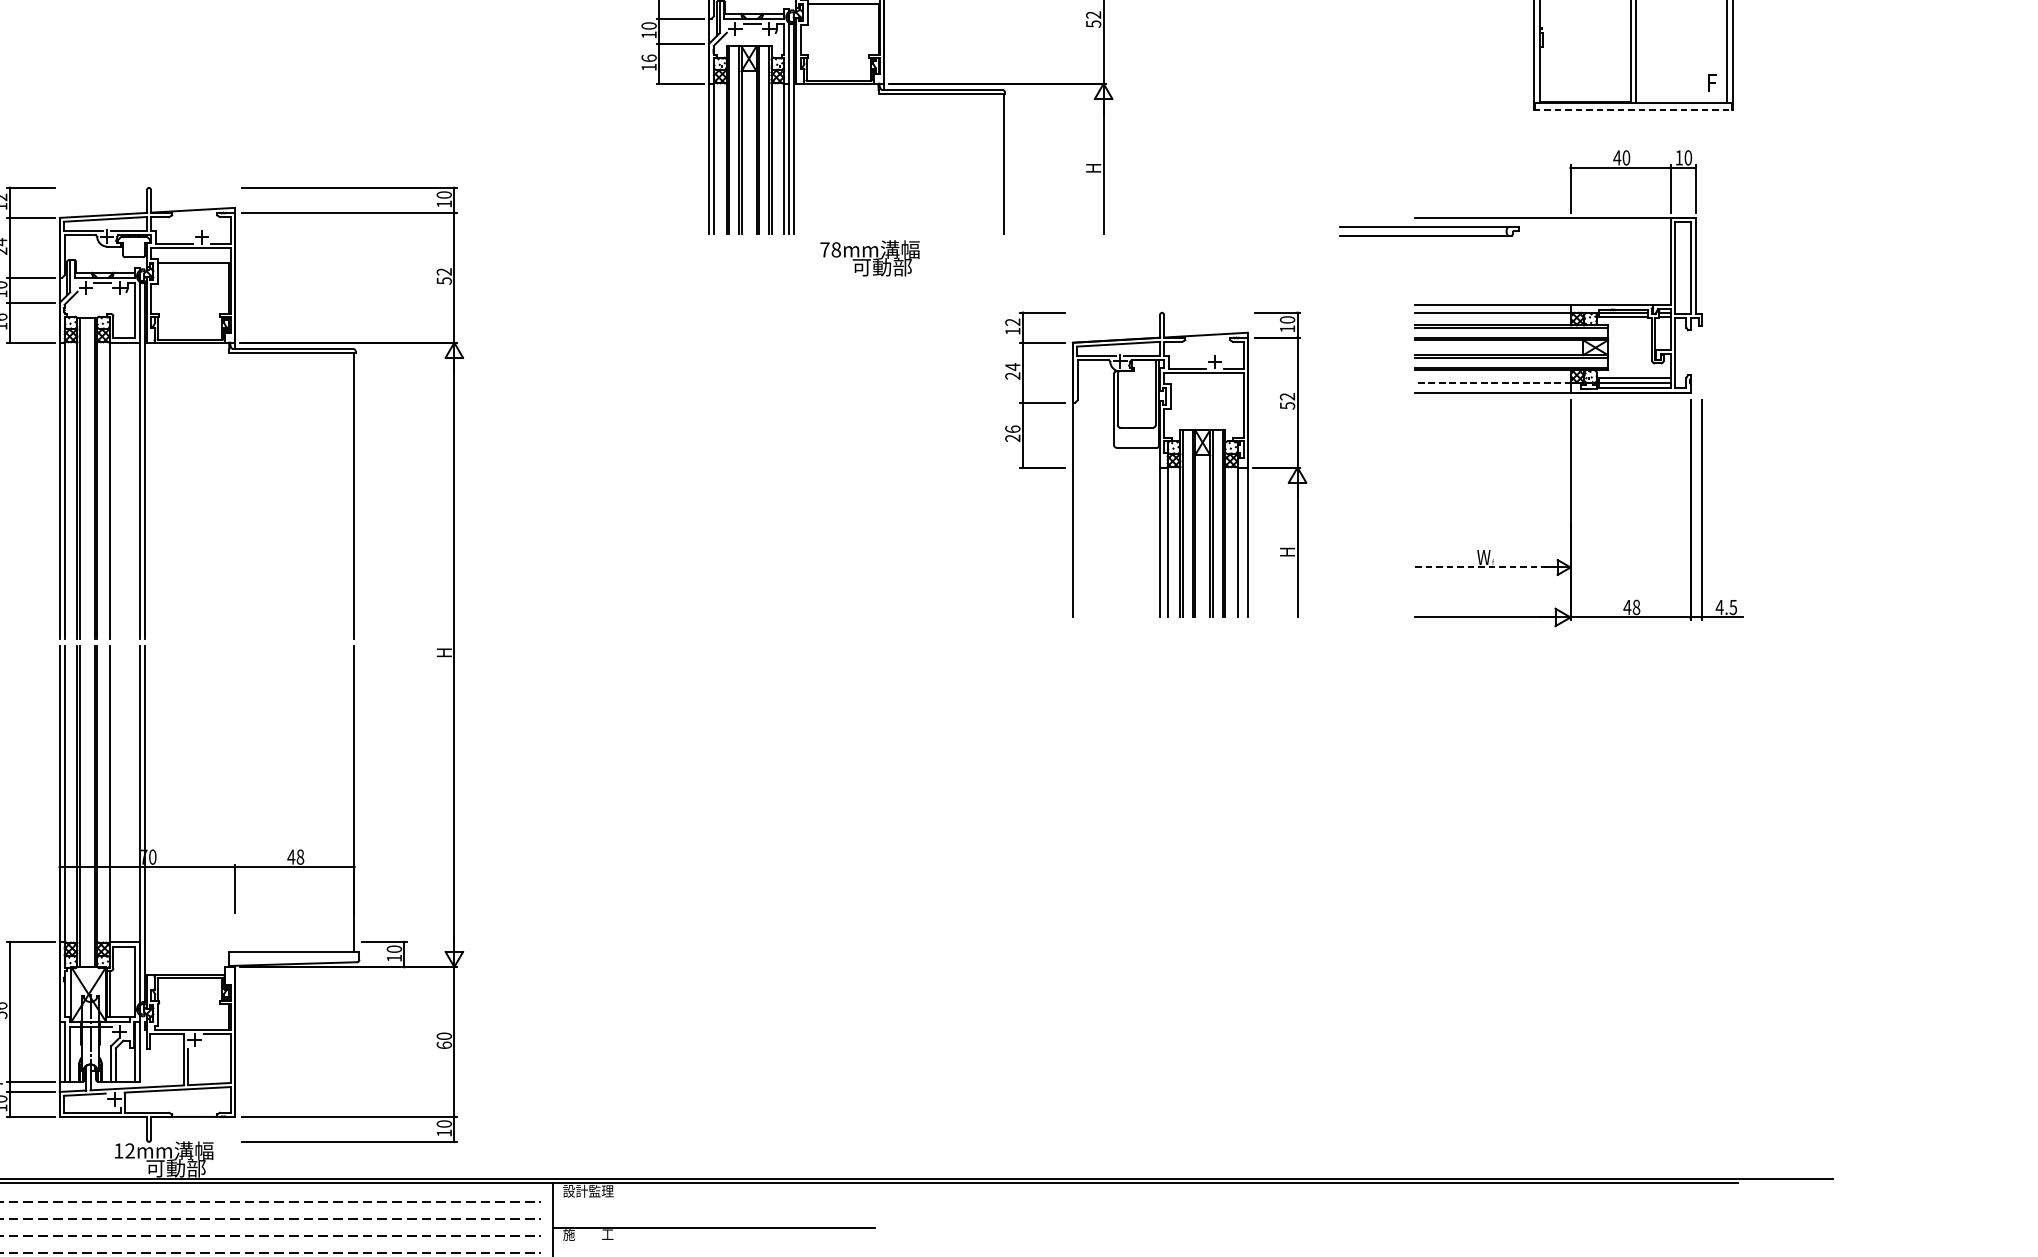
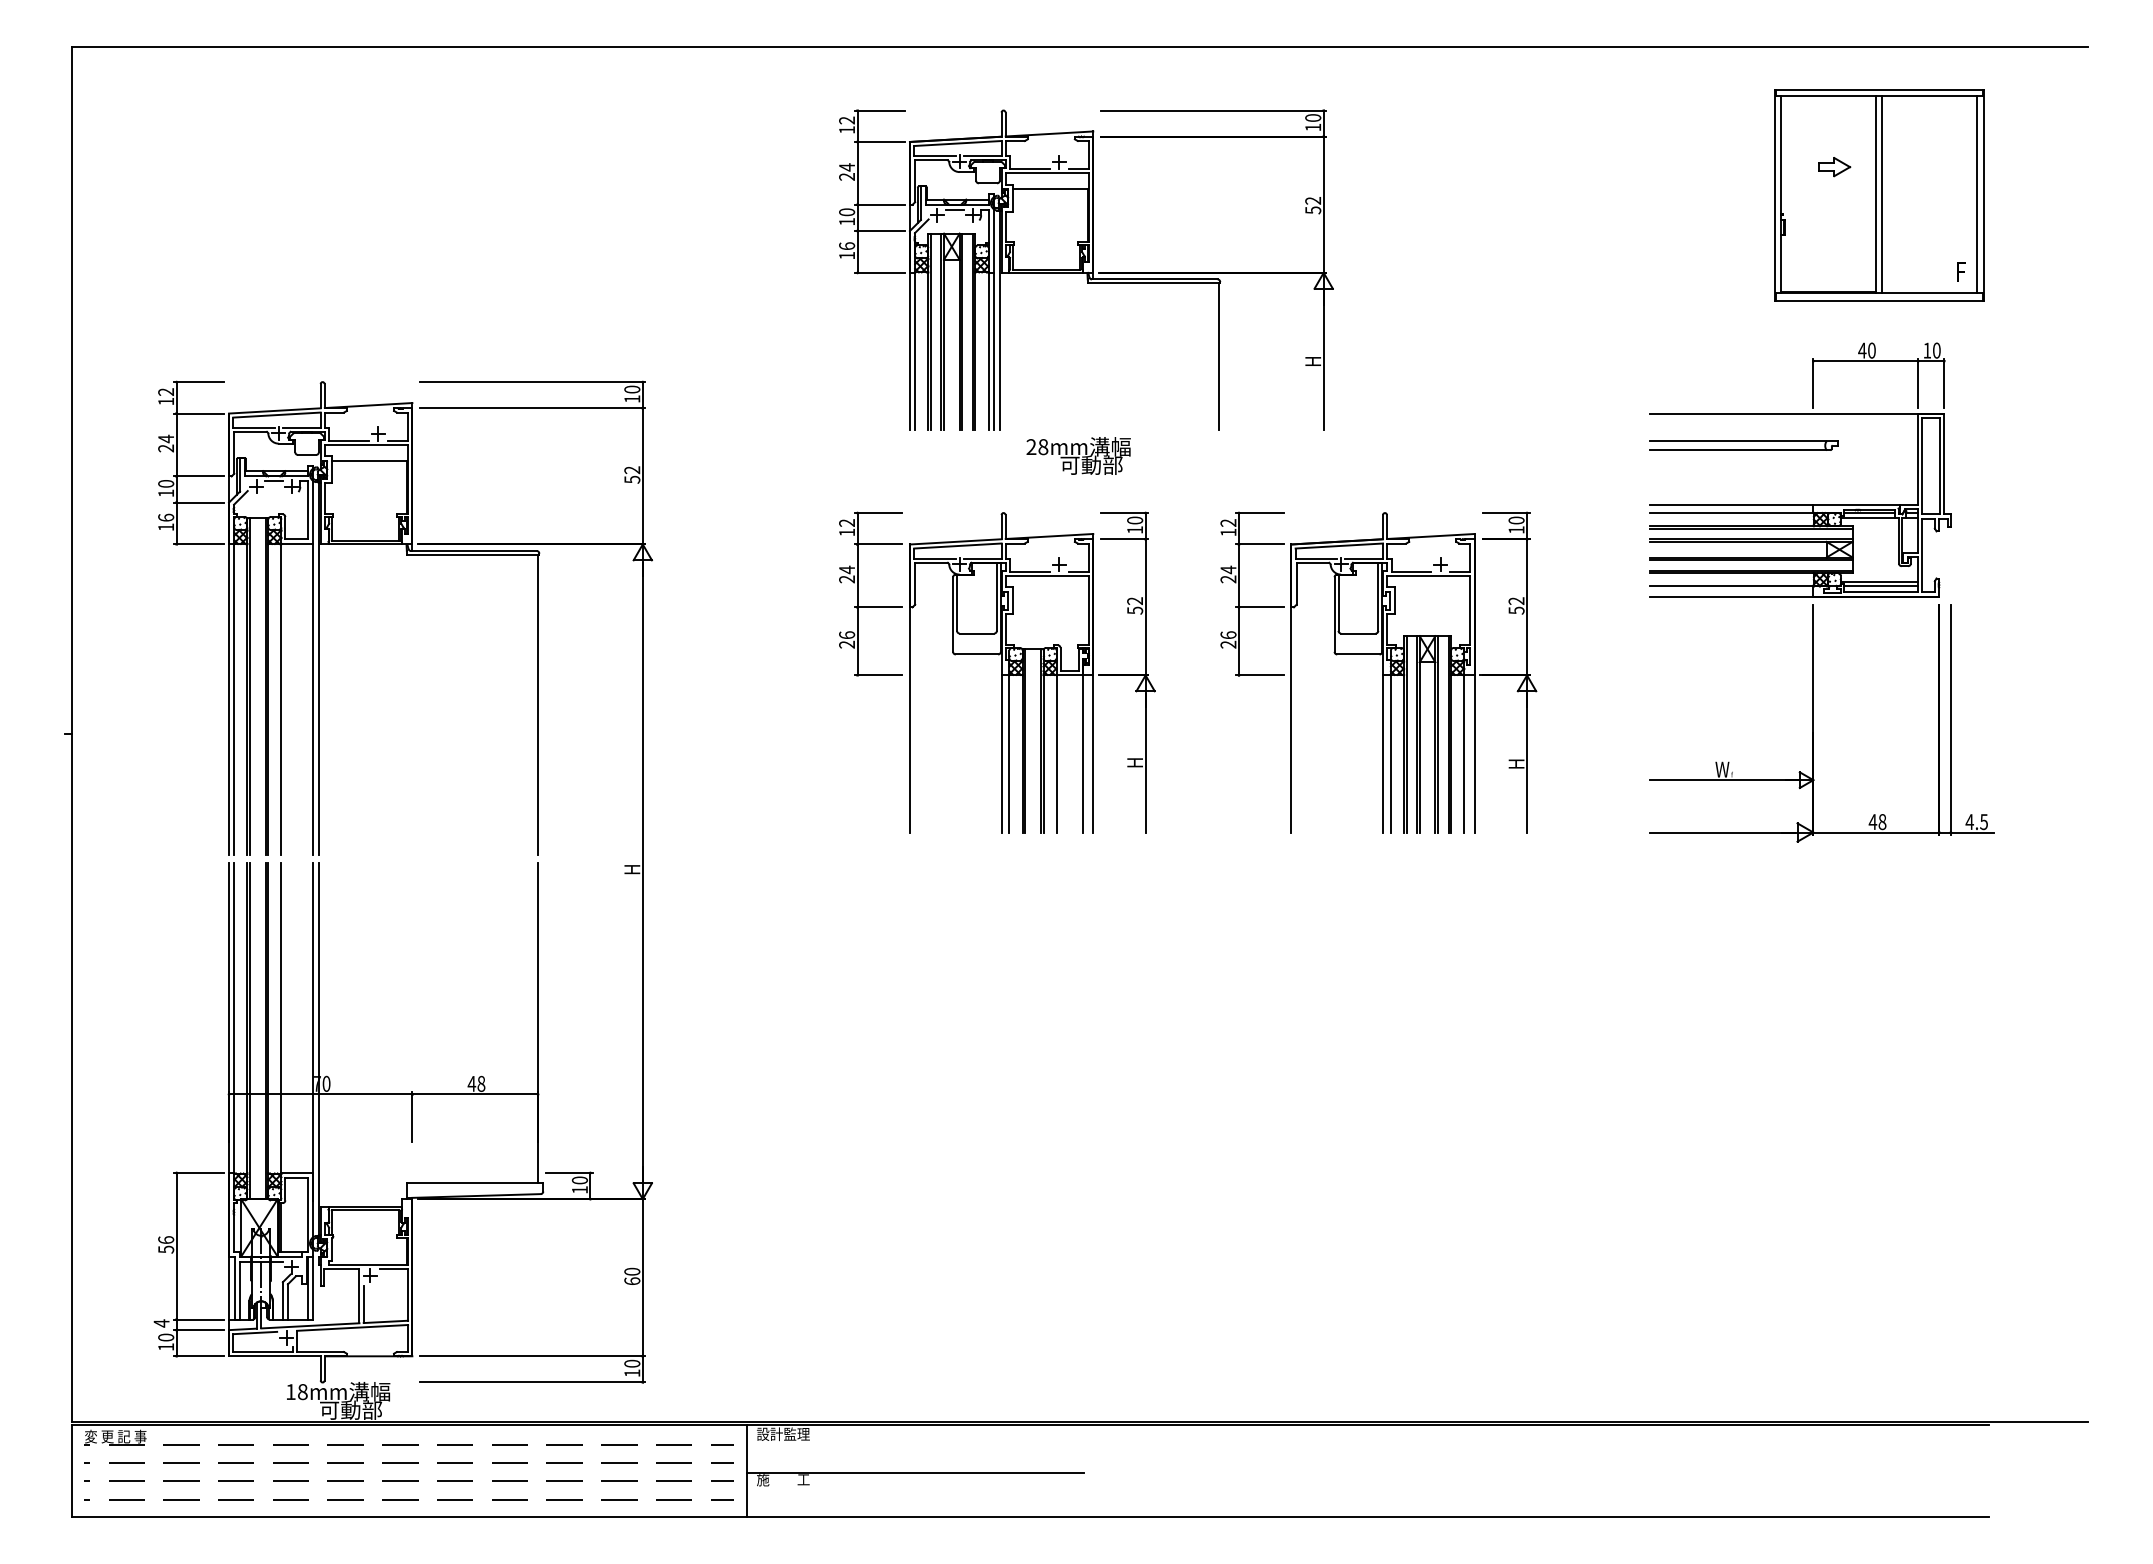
line: (1633, 110) -> (1879, 300), dashed -> solid
part: (1428, 231) -> (1743, 445), moved
text: (824, 249) -> (1031, 446), 78mm -> 28mm
line: (1493, 382) -> (1732, 586), dashed -> solid
part: (792, 464) -> (997, 672), added
line: (1485, 567) -> (1724, 780), dashed -> solid
text: (129, 1151) -> (302, 1392), 12mm -> 18mm

